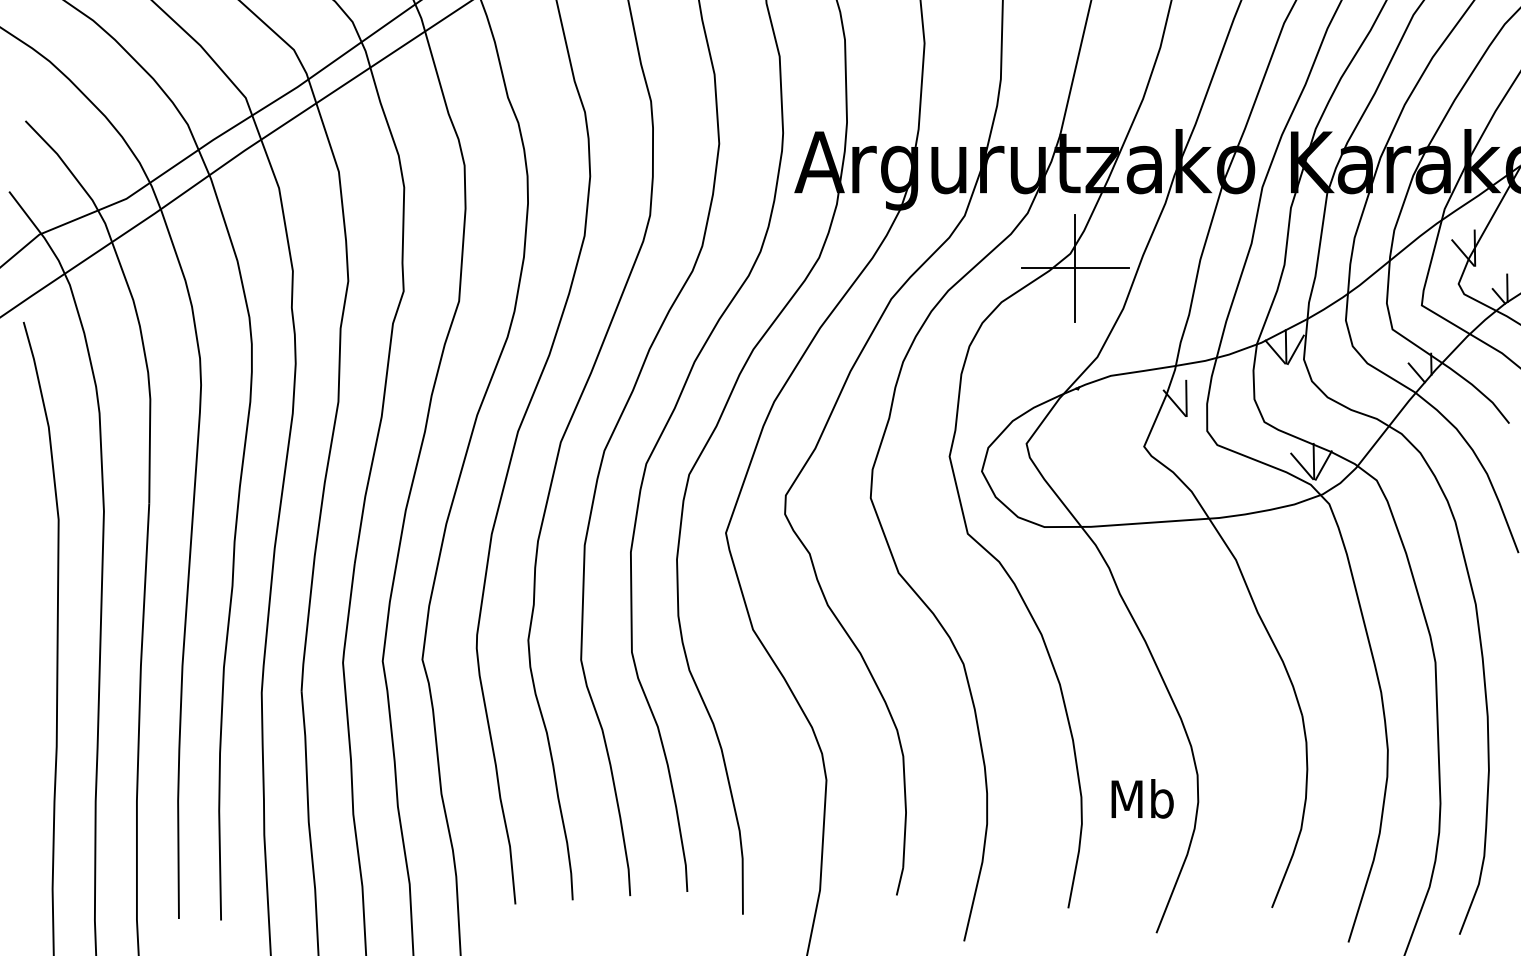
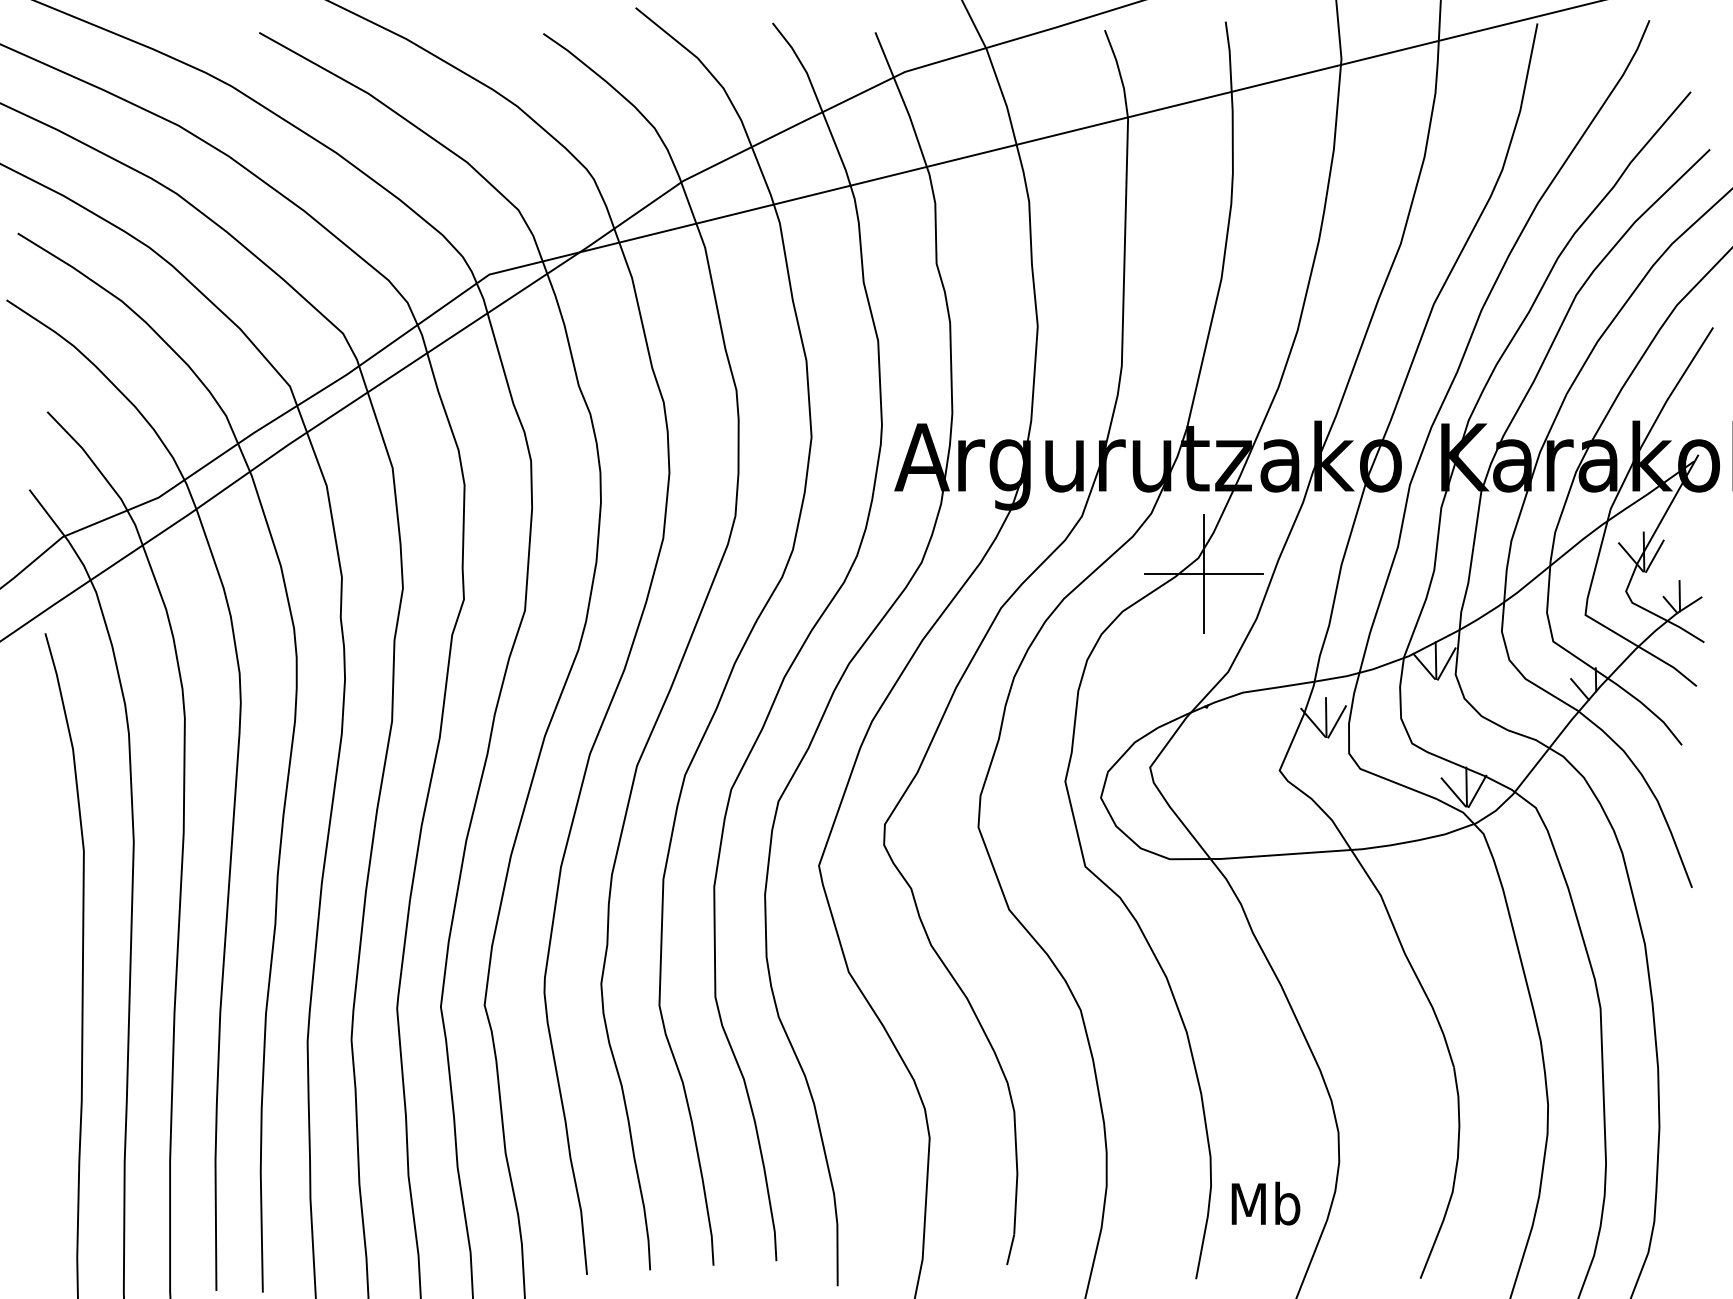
line: (1484, 251) -> (1654, 555), added
line: (1195, 402) -> (1336, 721), added
text: (1142, 798) -> (1265, 1203), moved

